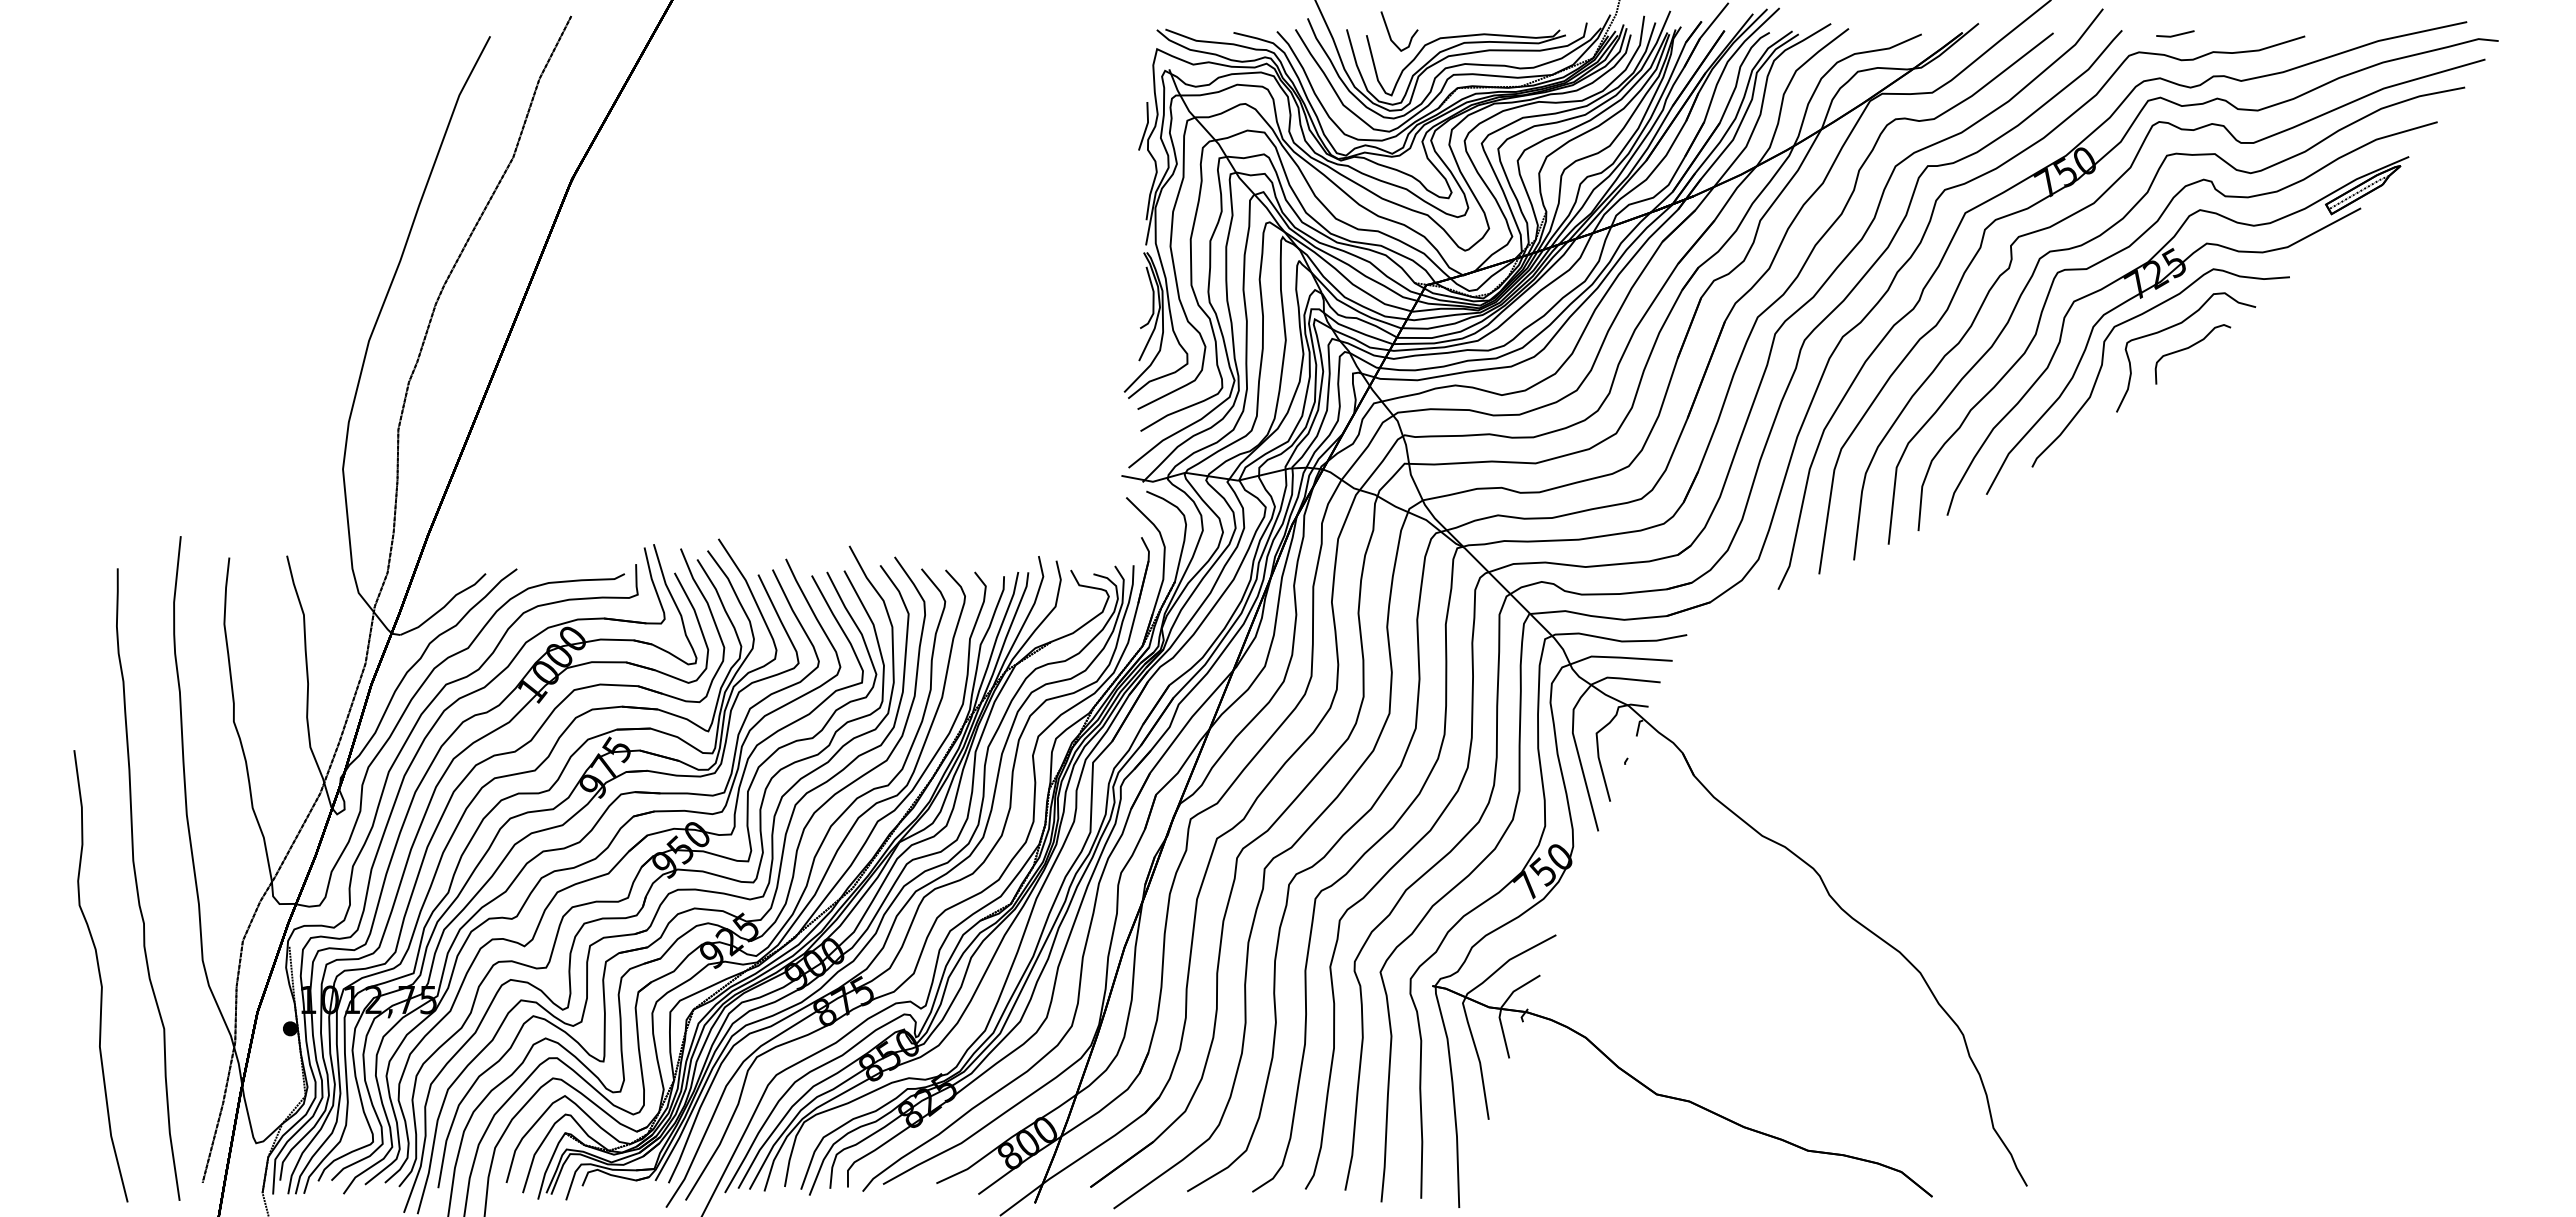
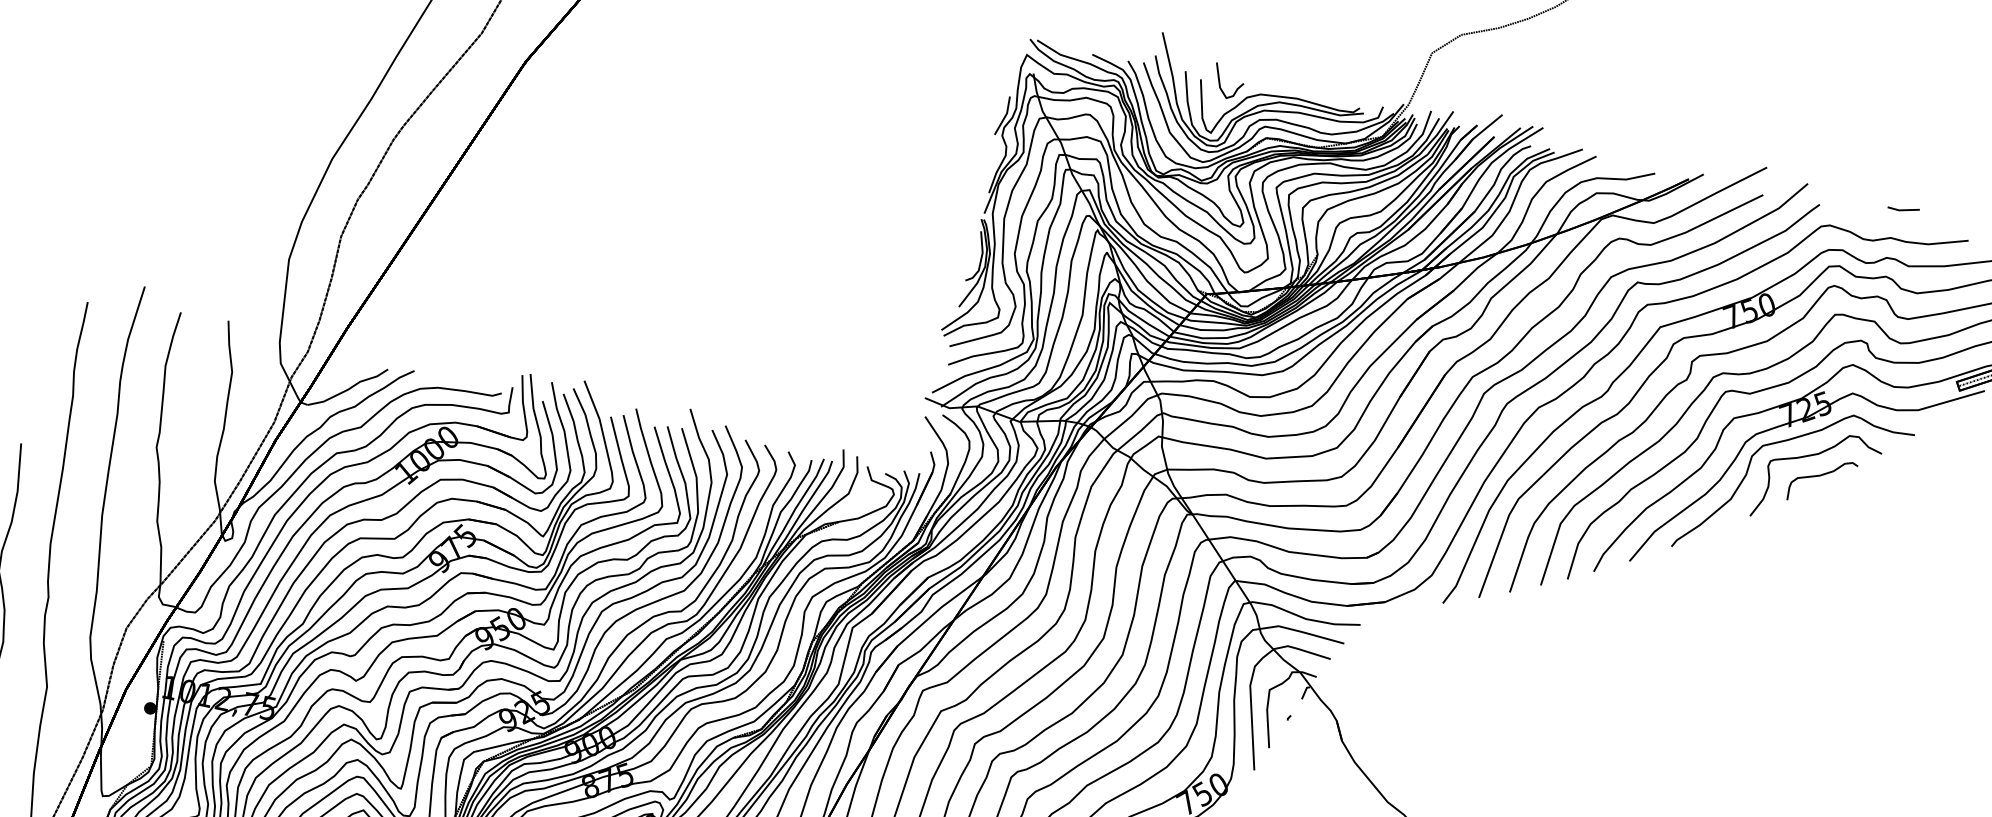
line: (2175, 34) -> (1903, 209), moved

